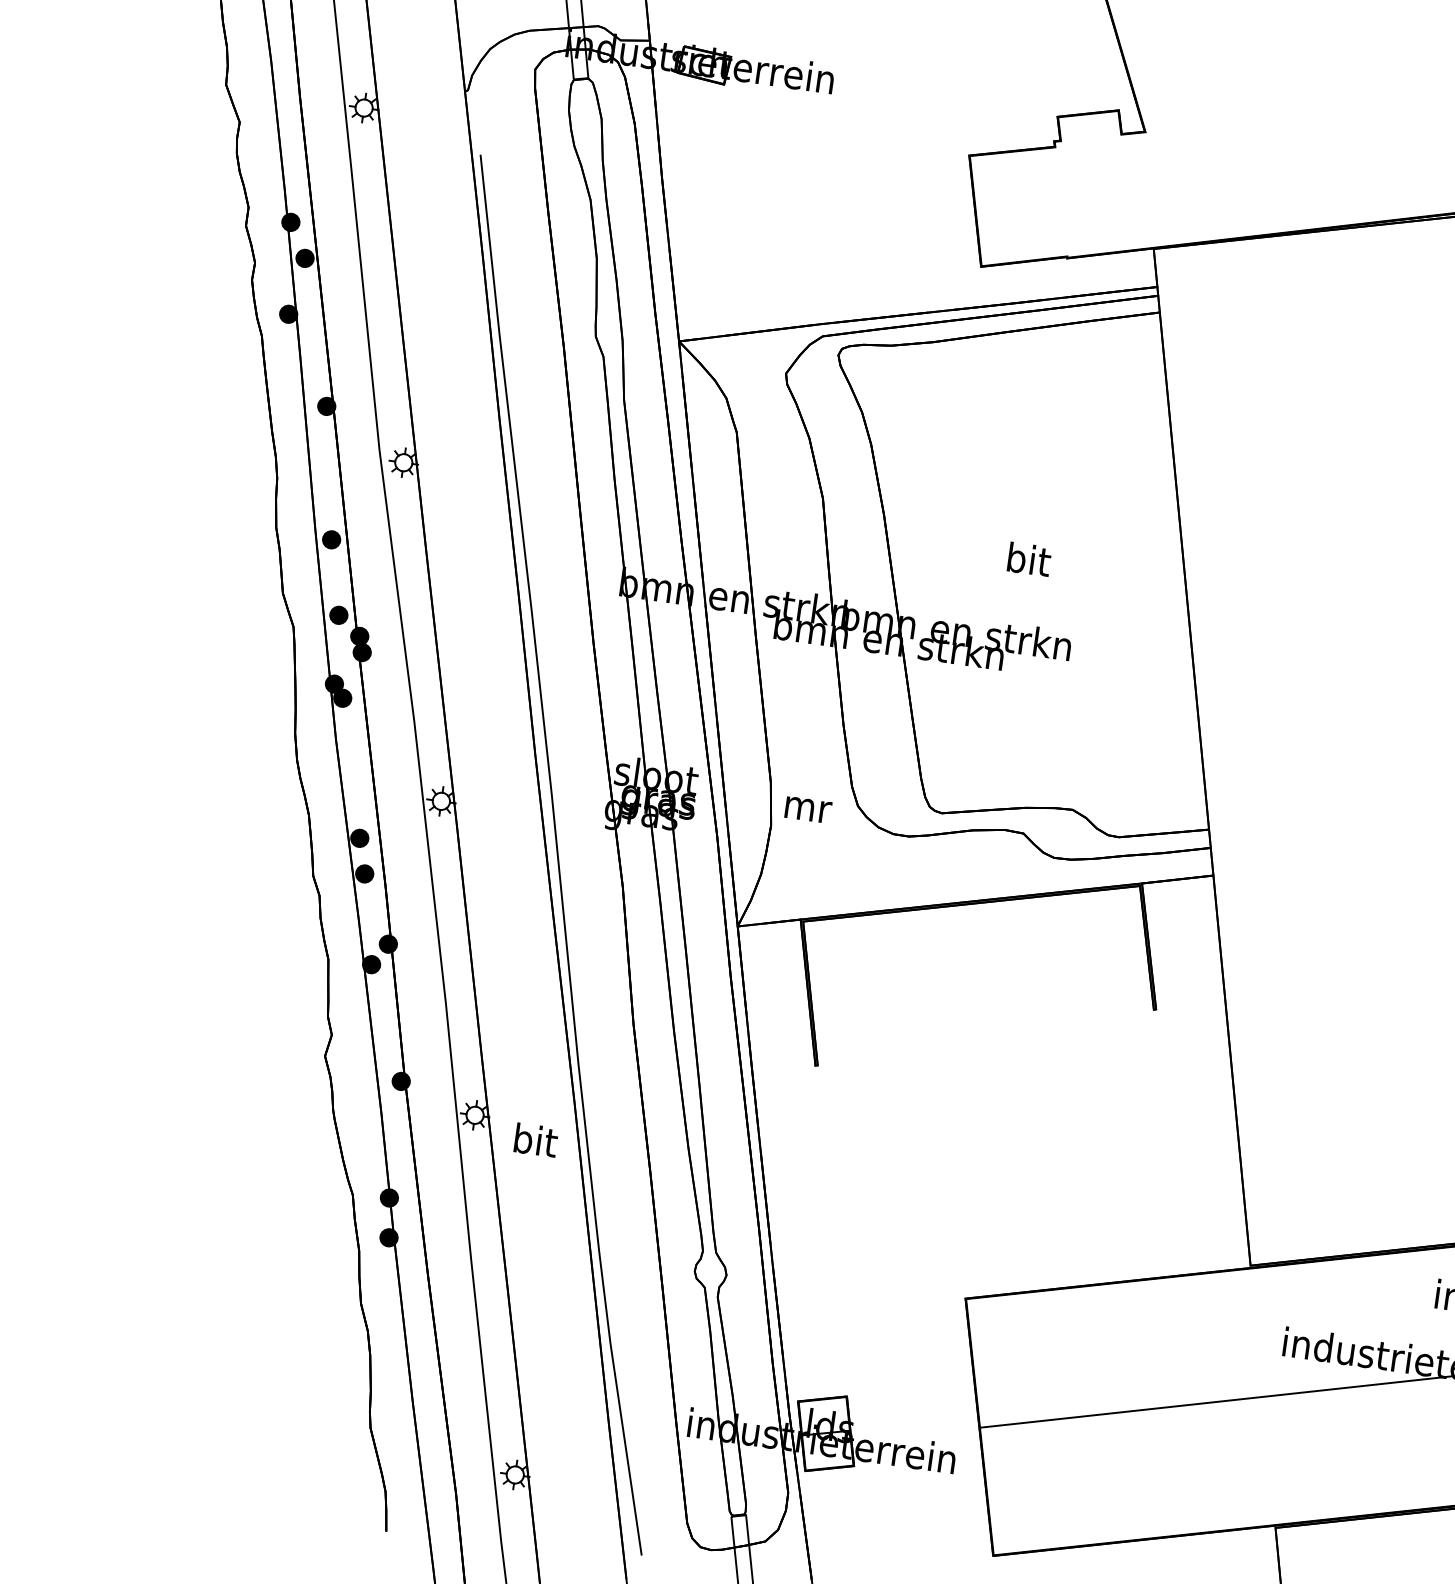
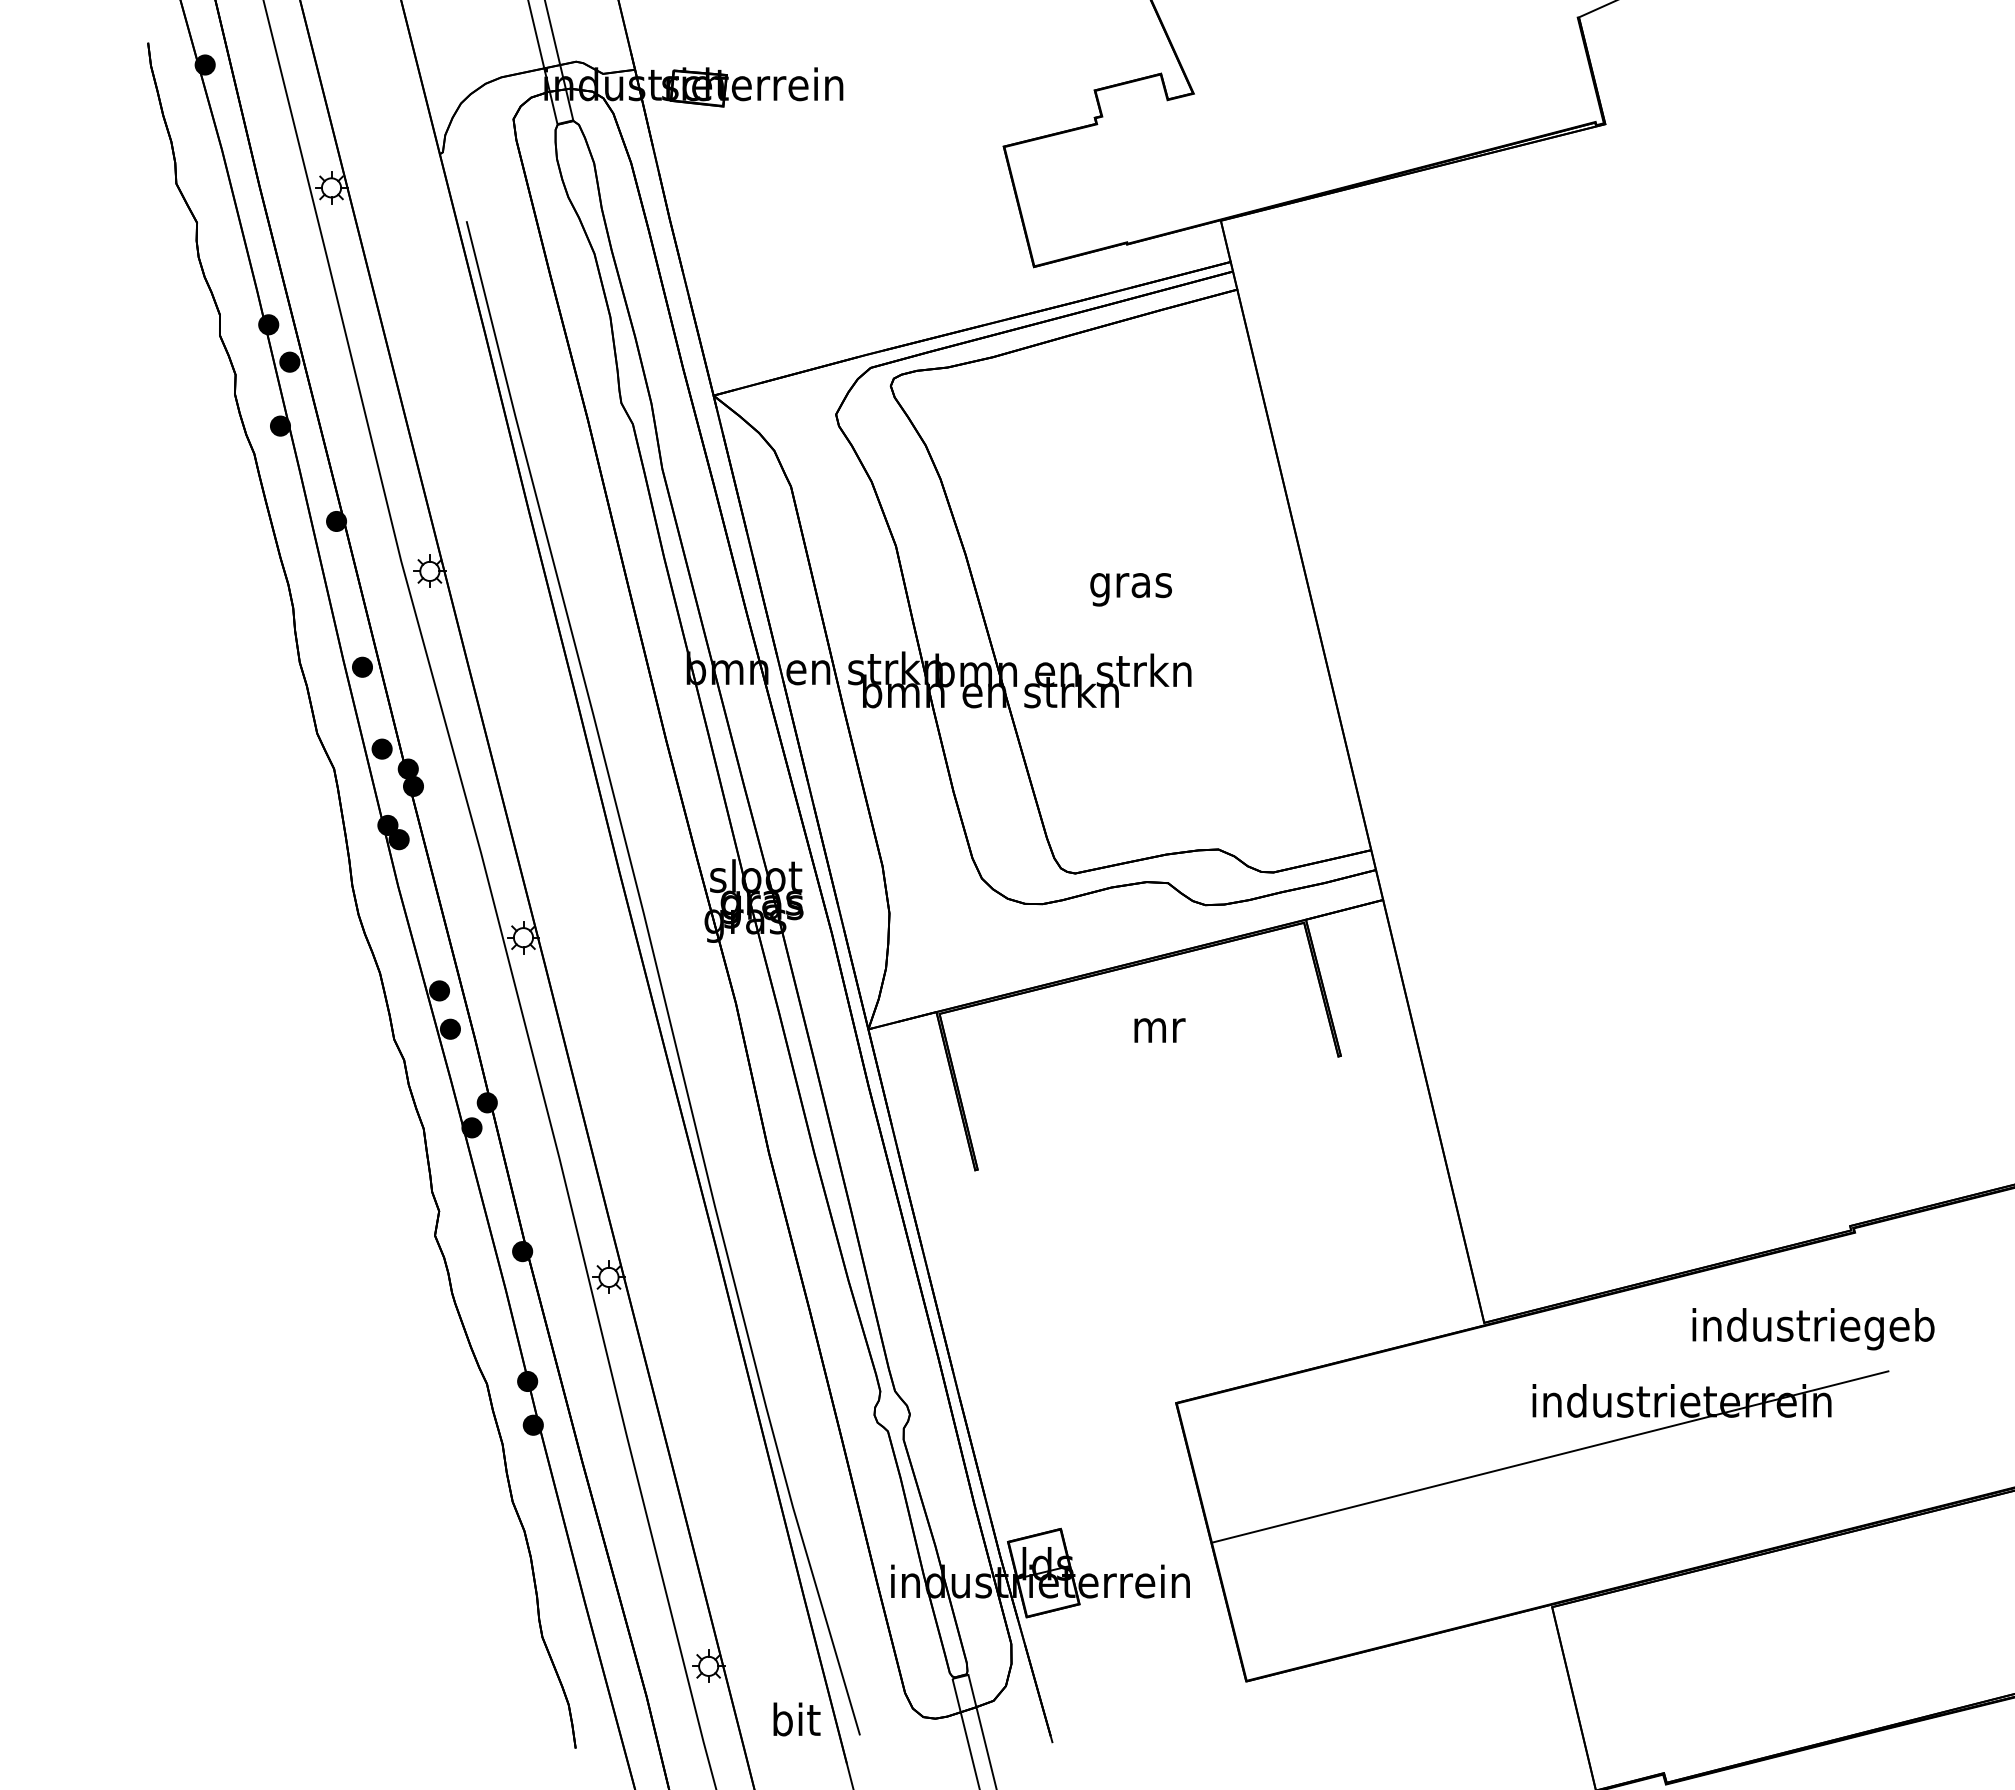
text: (1028, 563) -> (1131, 585), bit -> gras
text: (807, 809) -> (1159, 1030), moved
text: (535, 1140) -> (796, 1719), moved

